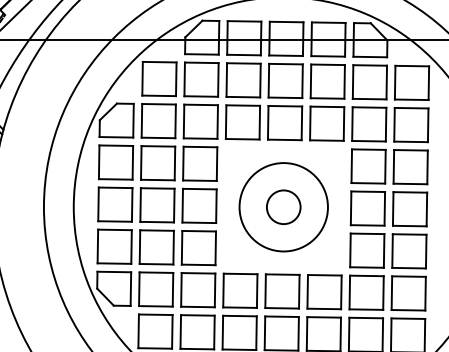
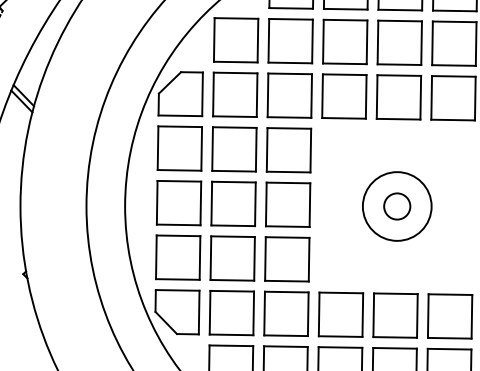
circle: (283, 207) -> (396, 206), size x0.6
circle: (283, 207) -> (396, 206), size x0.6

